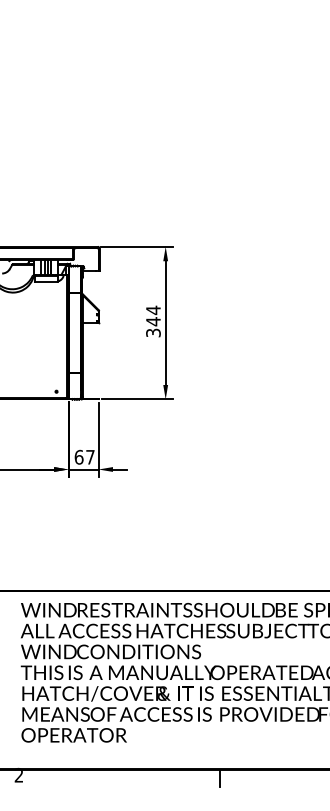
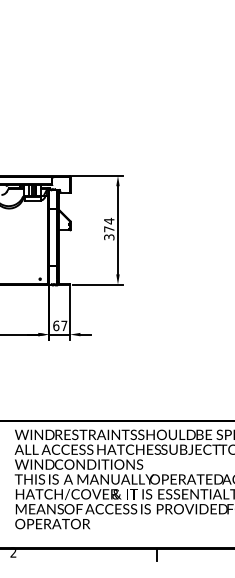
text: (153, 322) -> (109, 229), 344 -> 374

